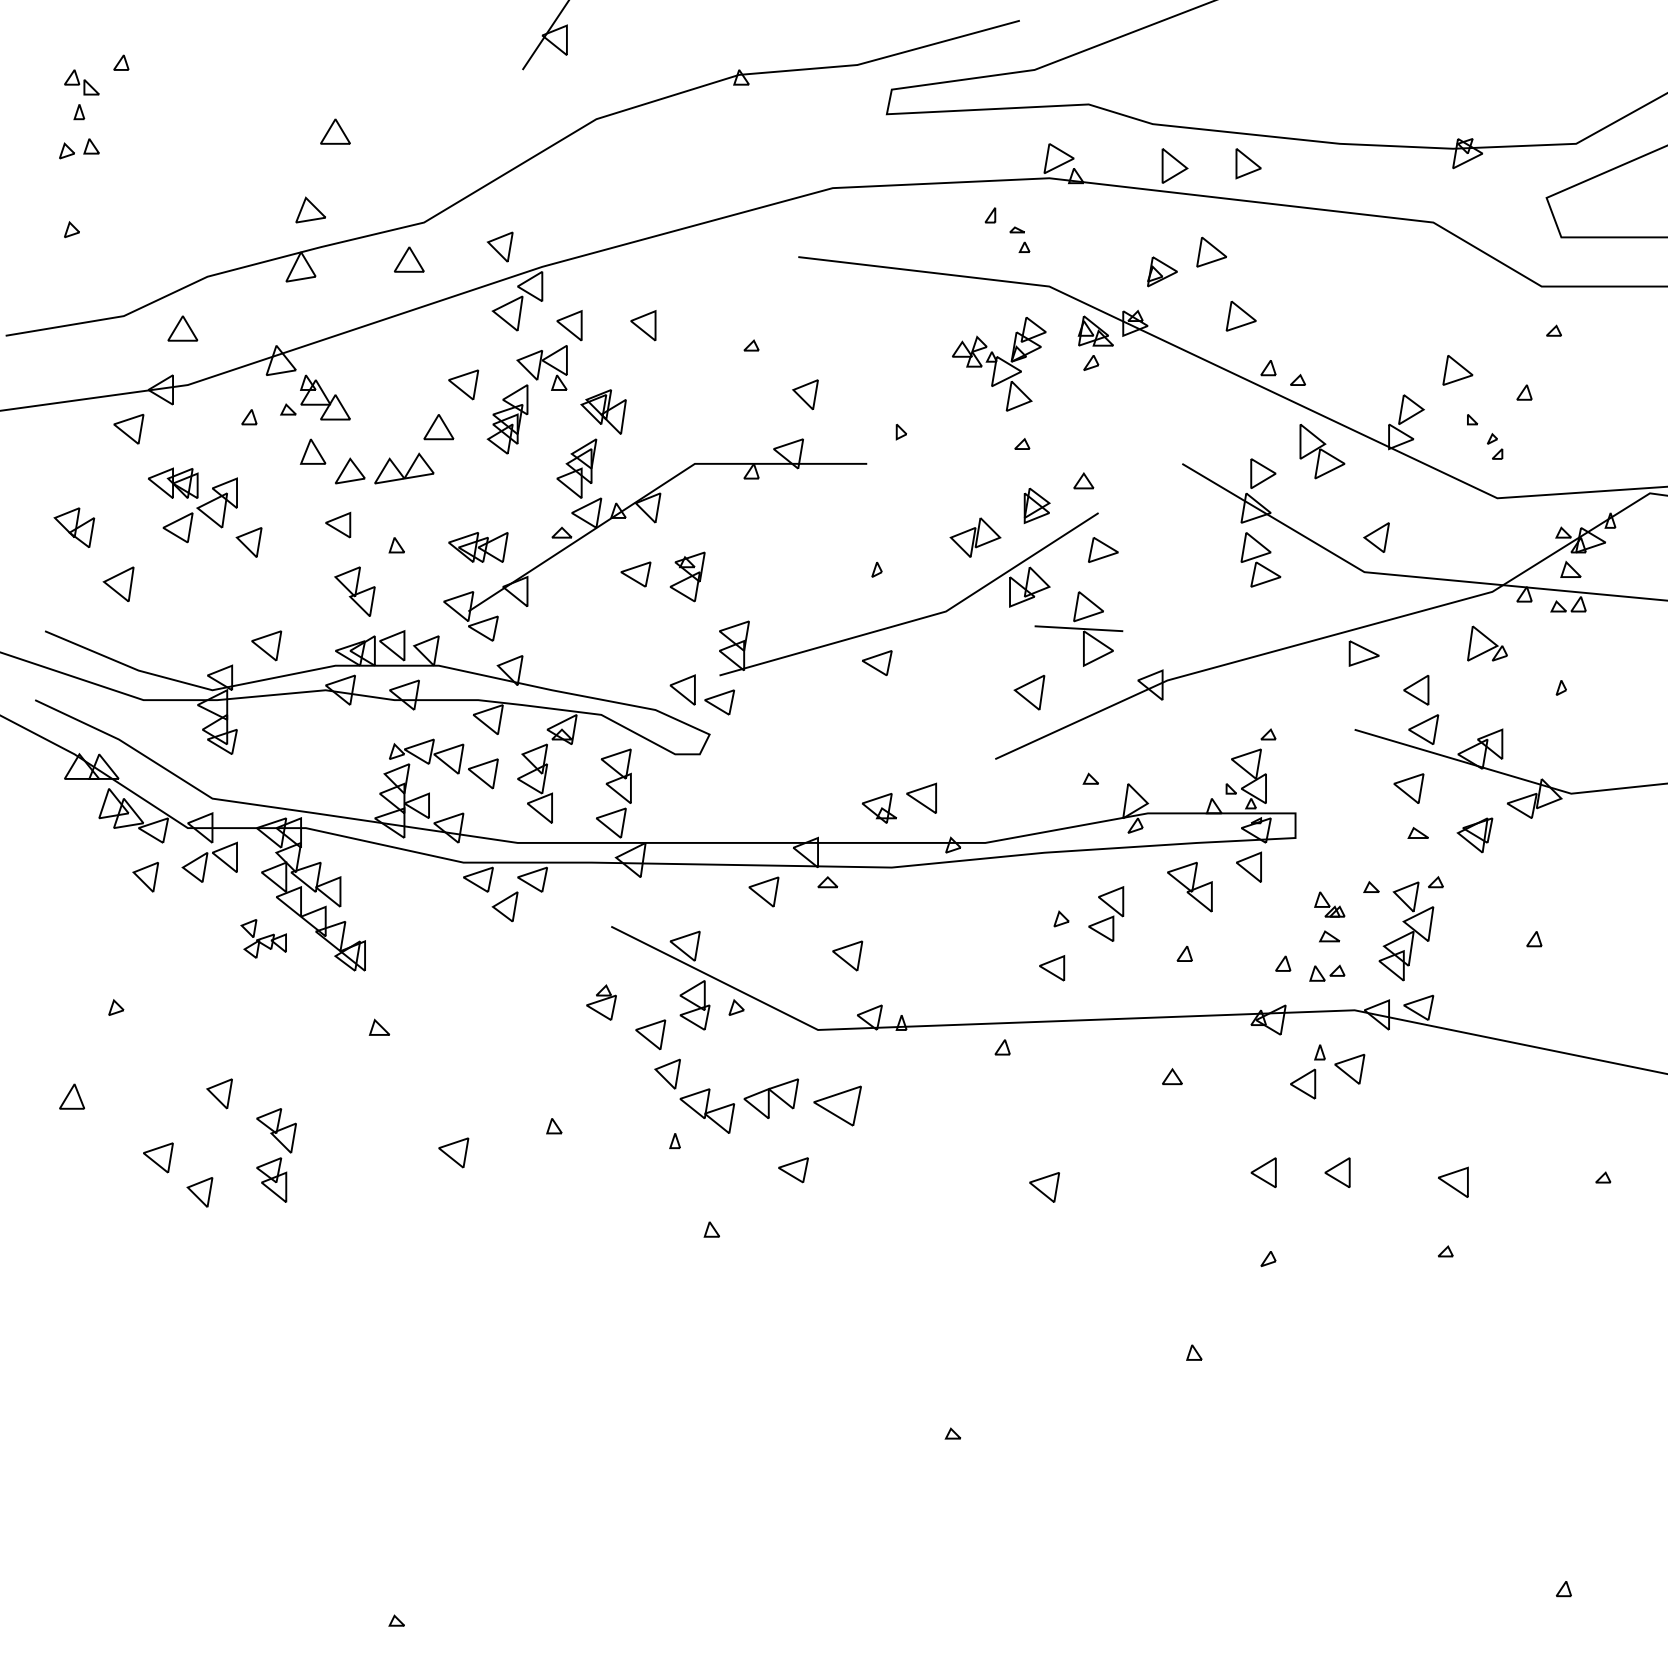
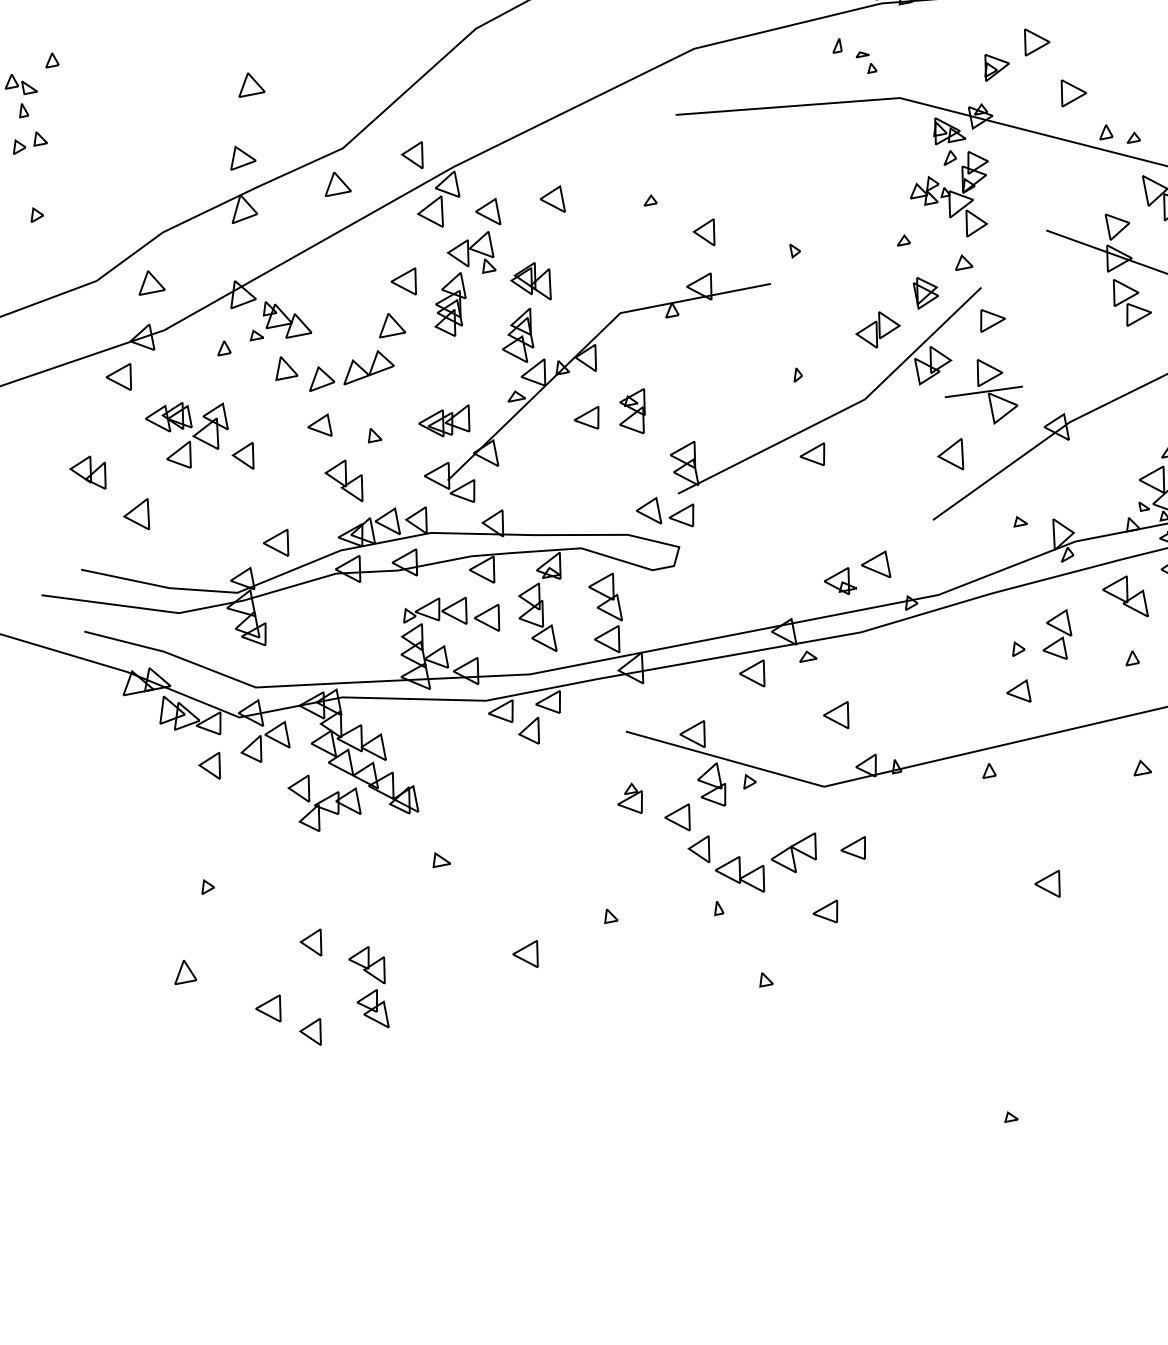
part: (999, 364) -> (952, 197), moved
part: (263, 938) -> (324, 801), size x1.67
part: (837, 1106) -> (854, 850), size x0.62

